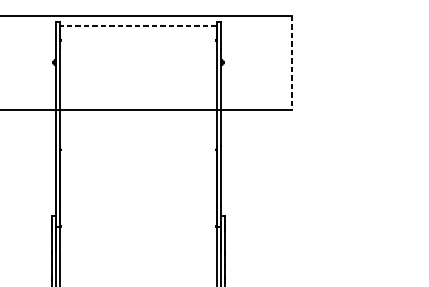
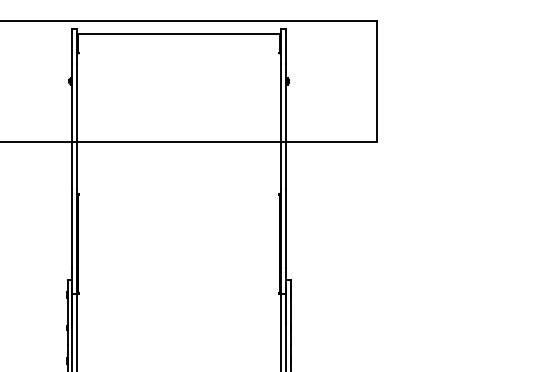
line: (137, 25) -> (178, 33), dashed -> solid
line: (291, 62) -> (377, 81), dashed -> solid

